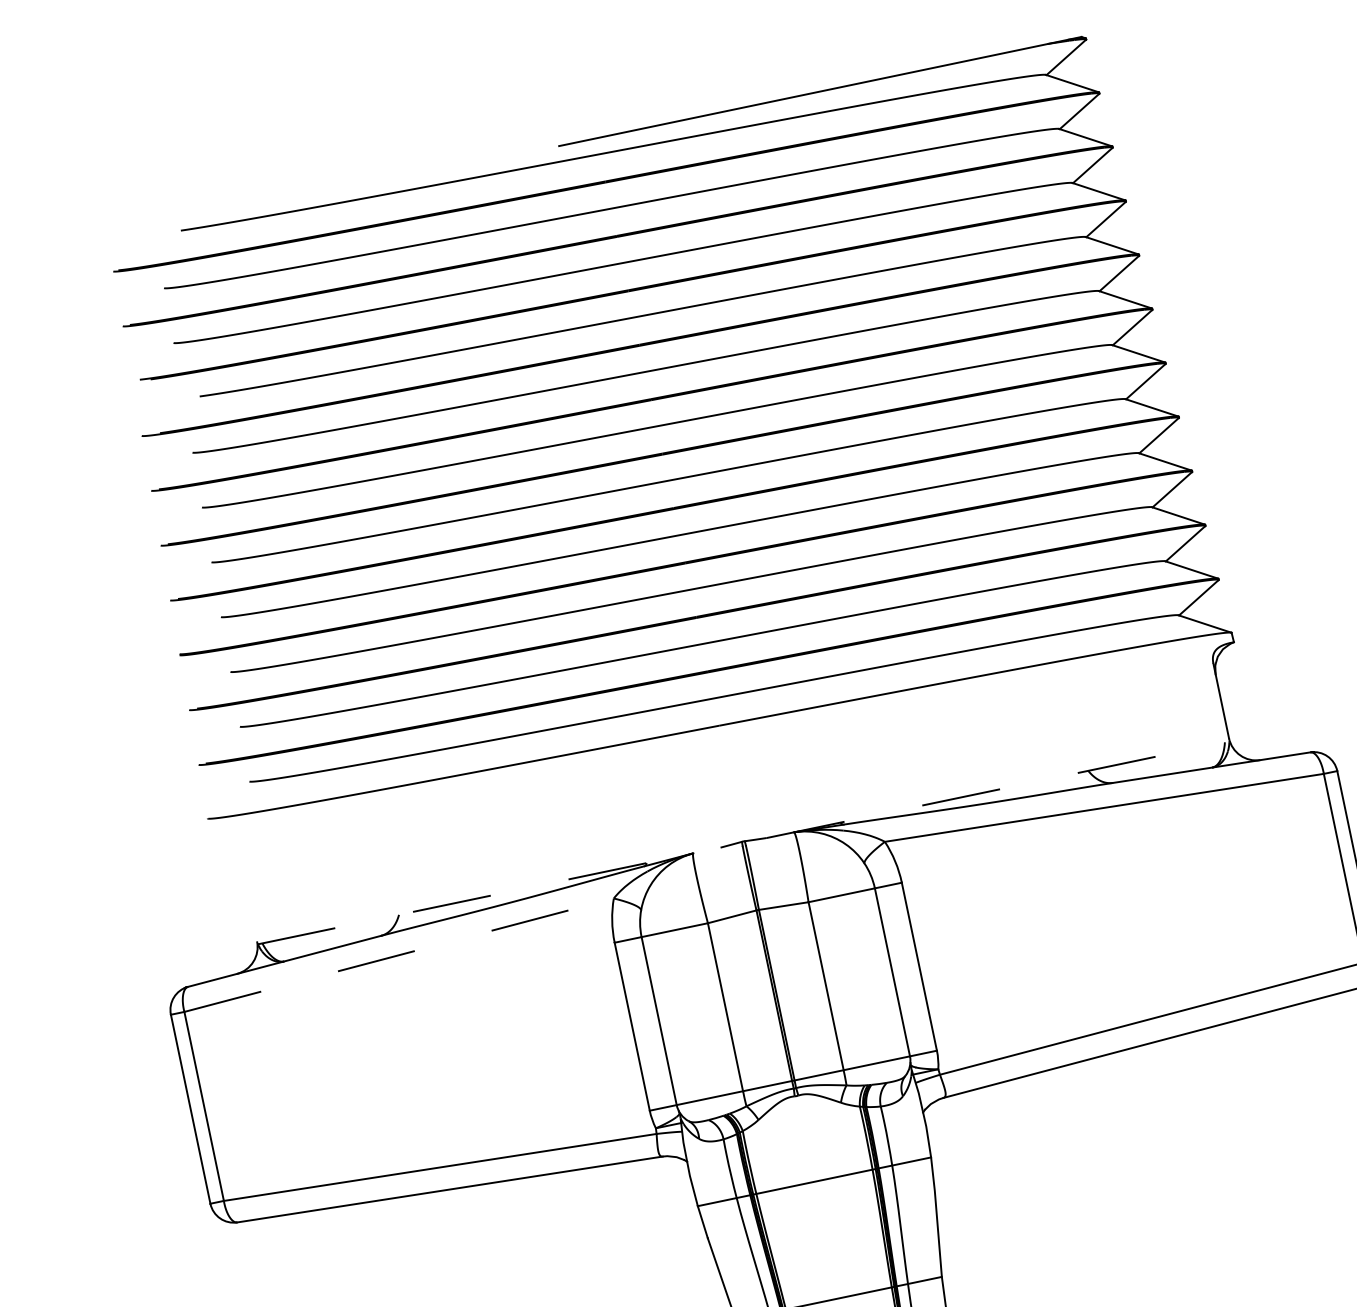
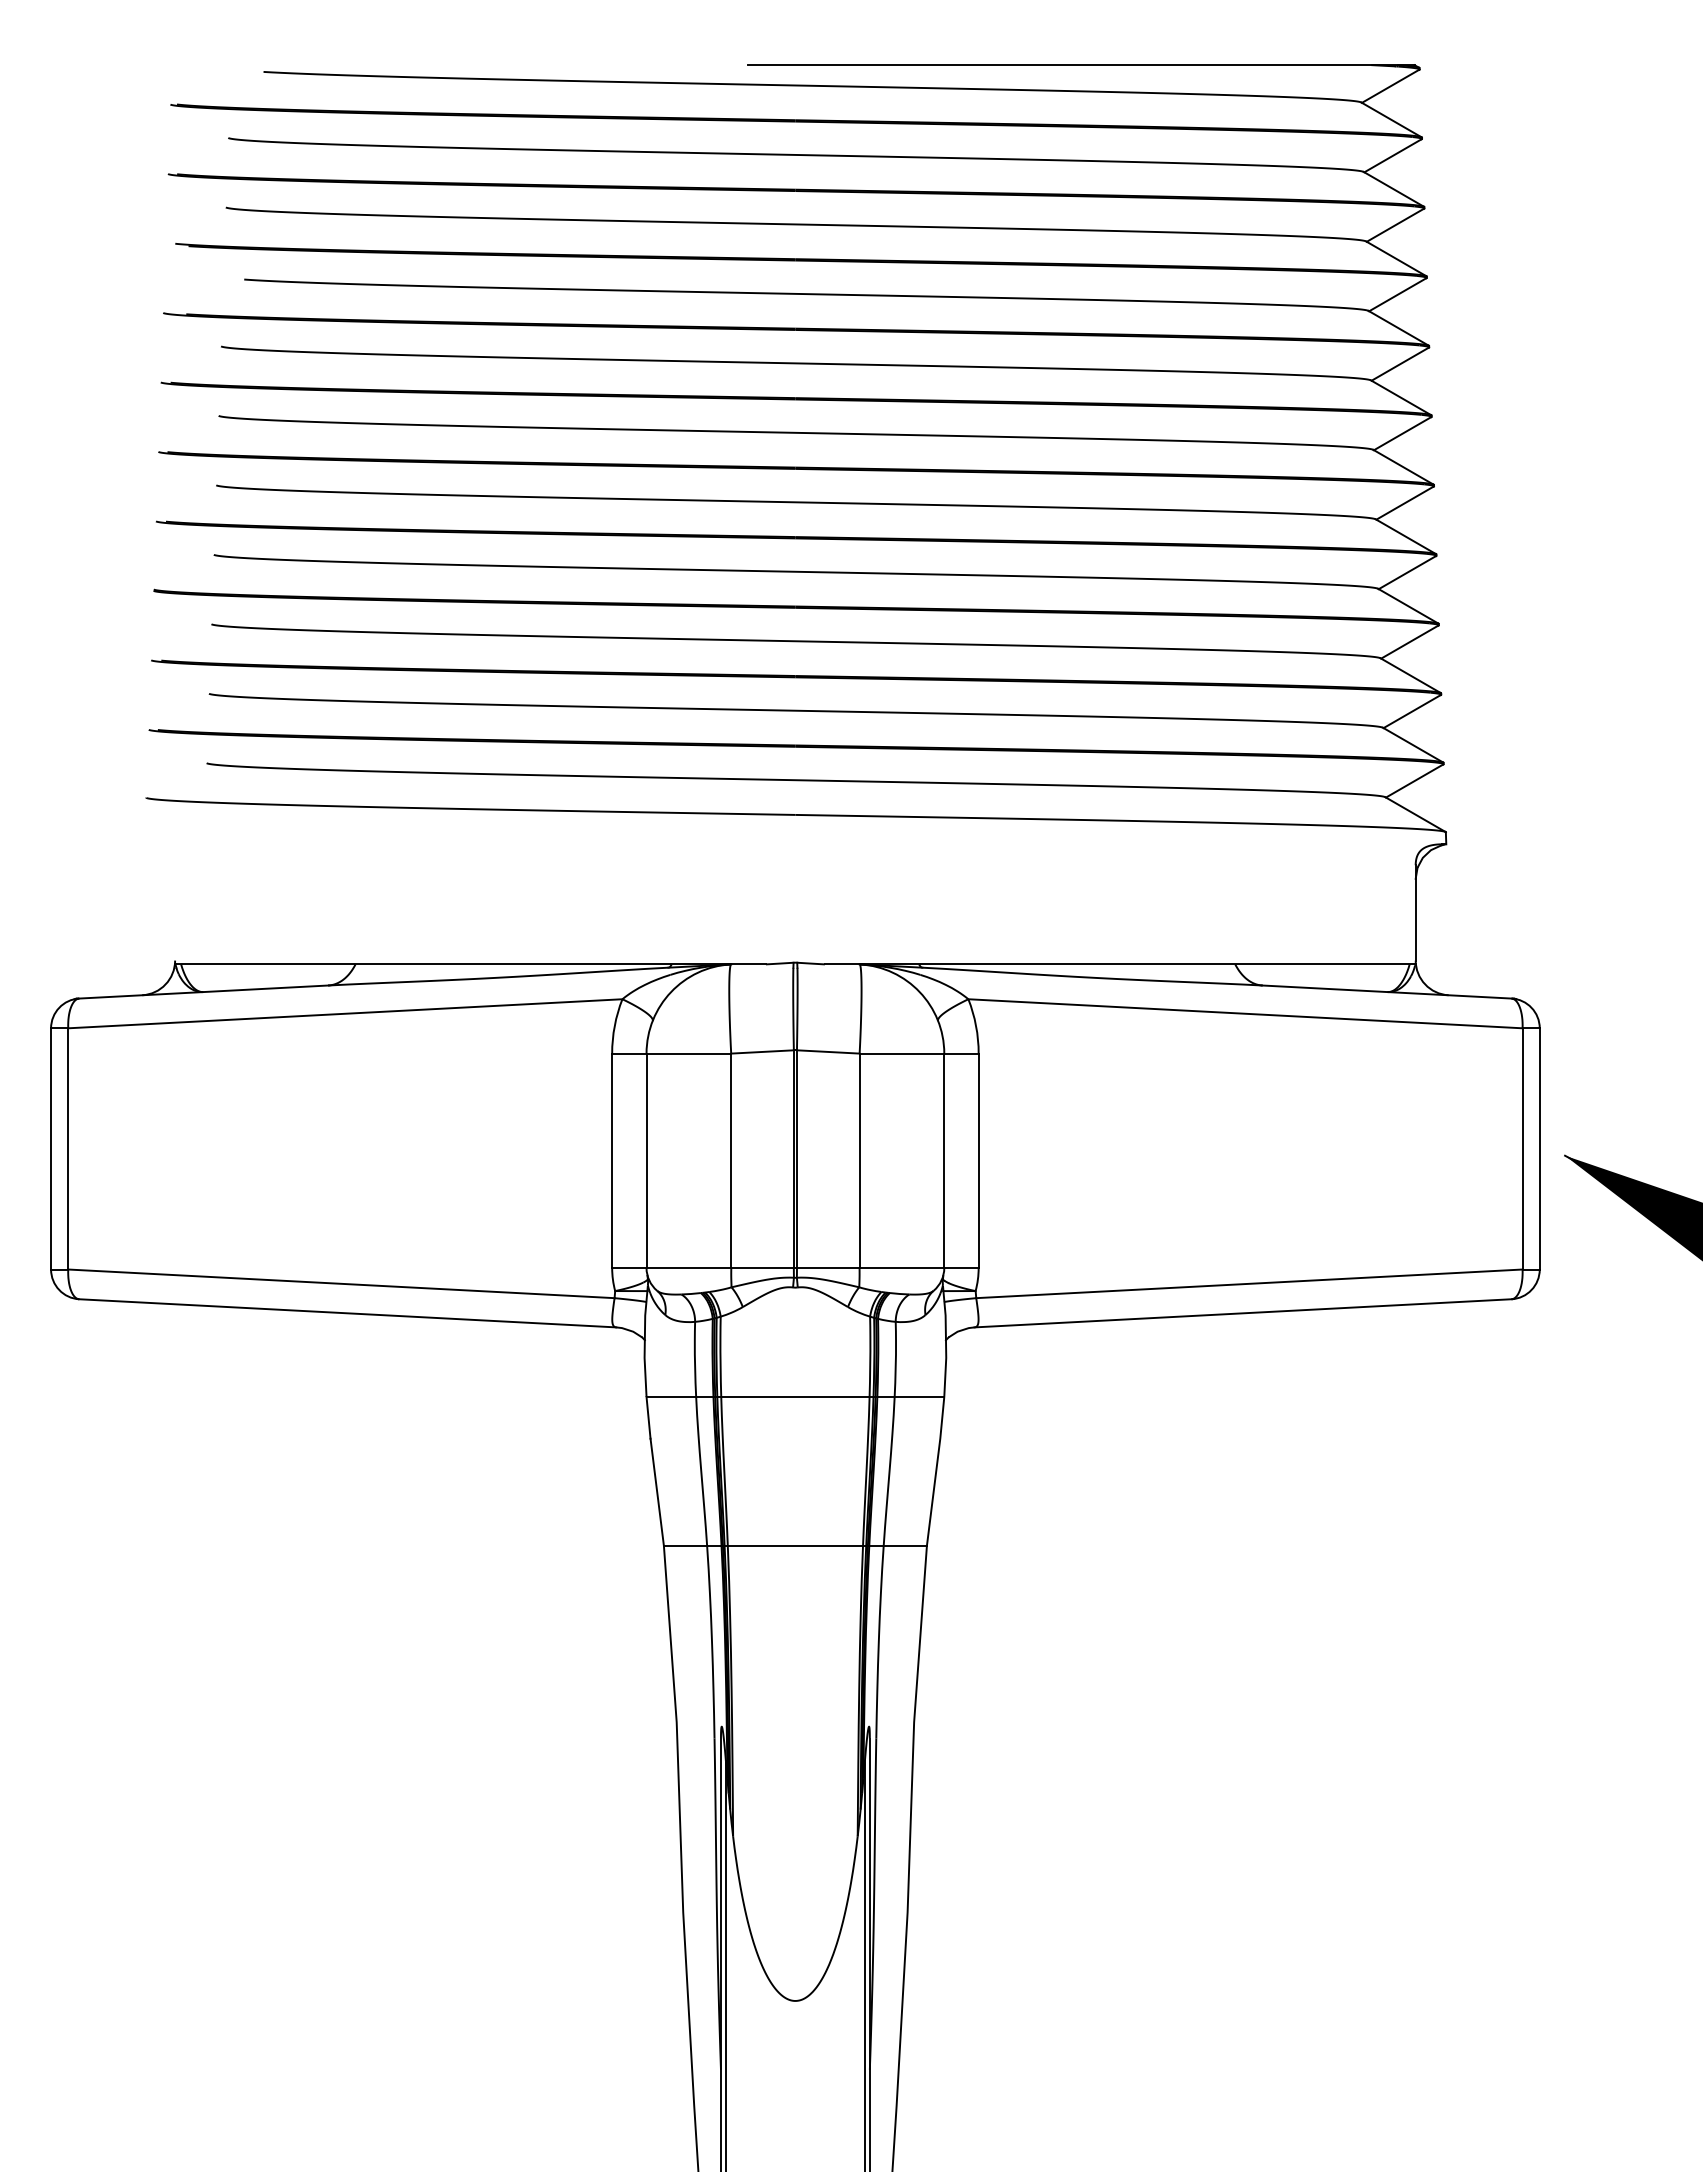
line: (998, 789) -> (1120, 964), dashed -> solid
line: (489, 896) -> (470, 964), dashed -> solid
line: (399, 954) -> (345, 1013), dashed -> solid

